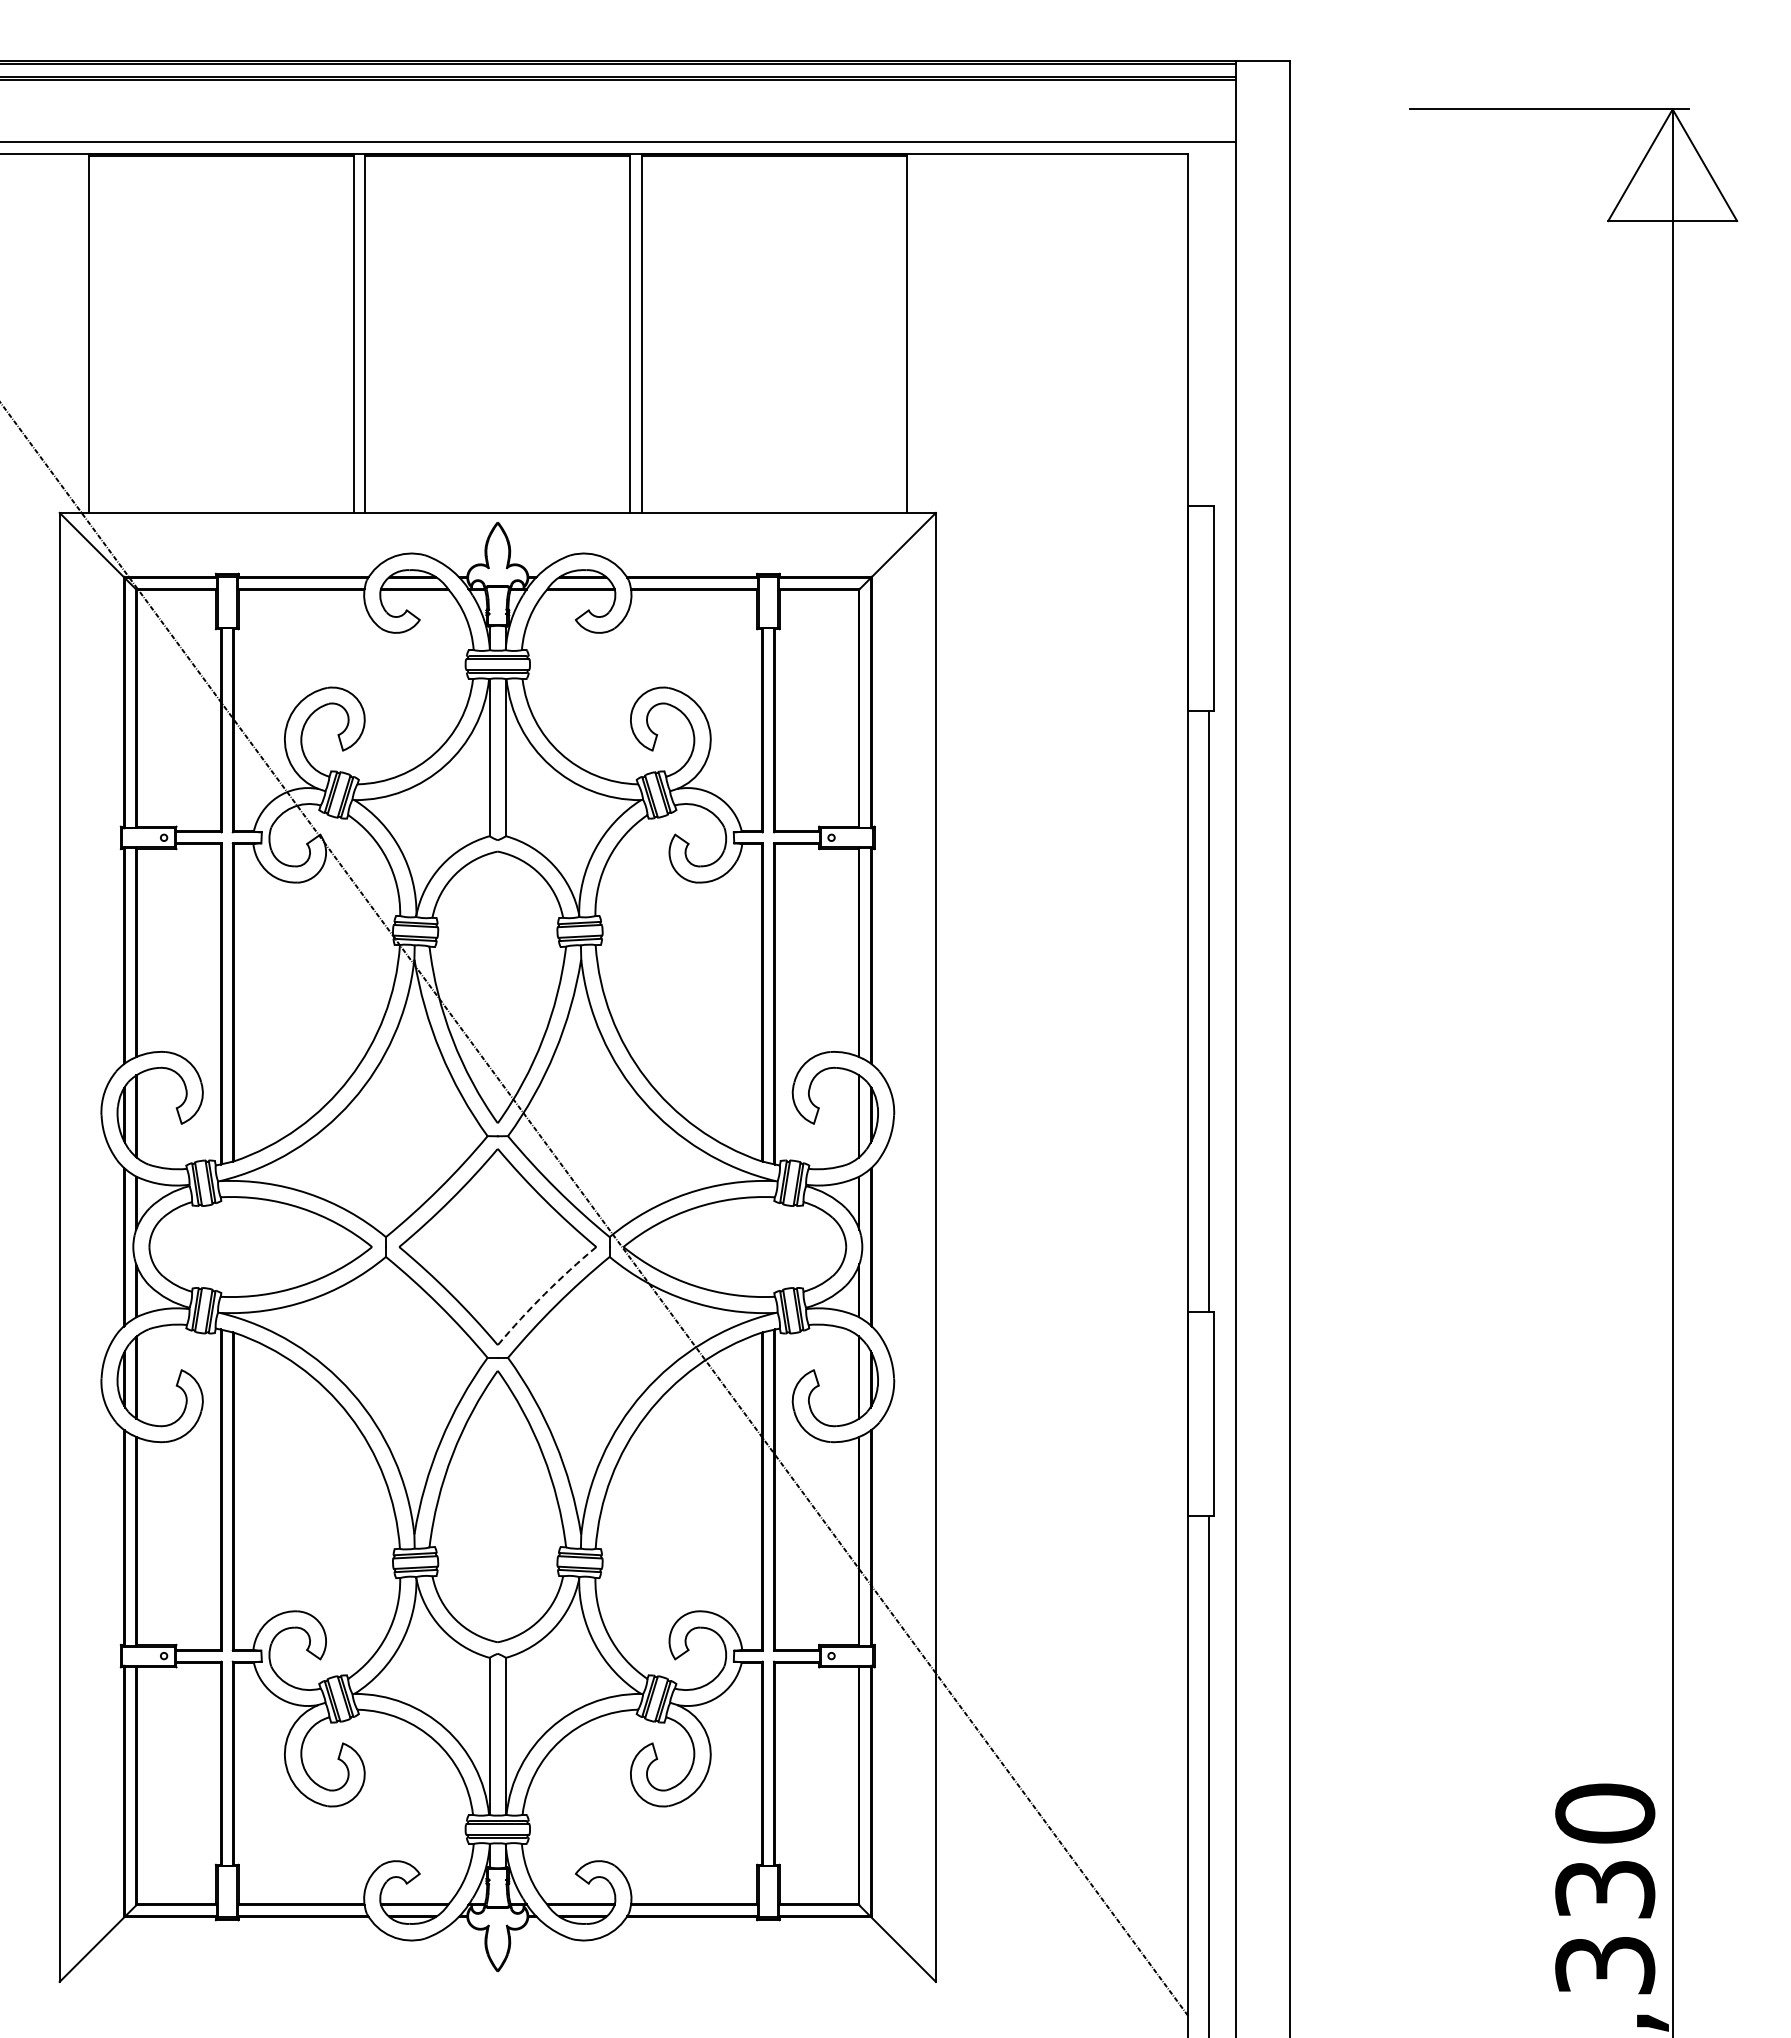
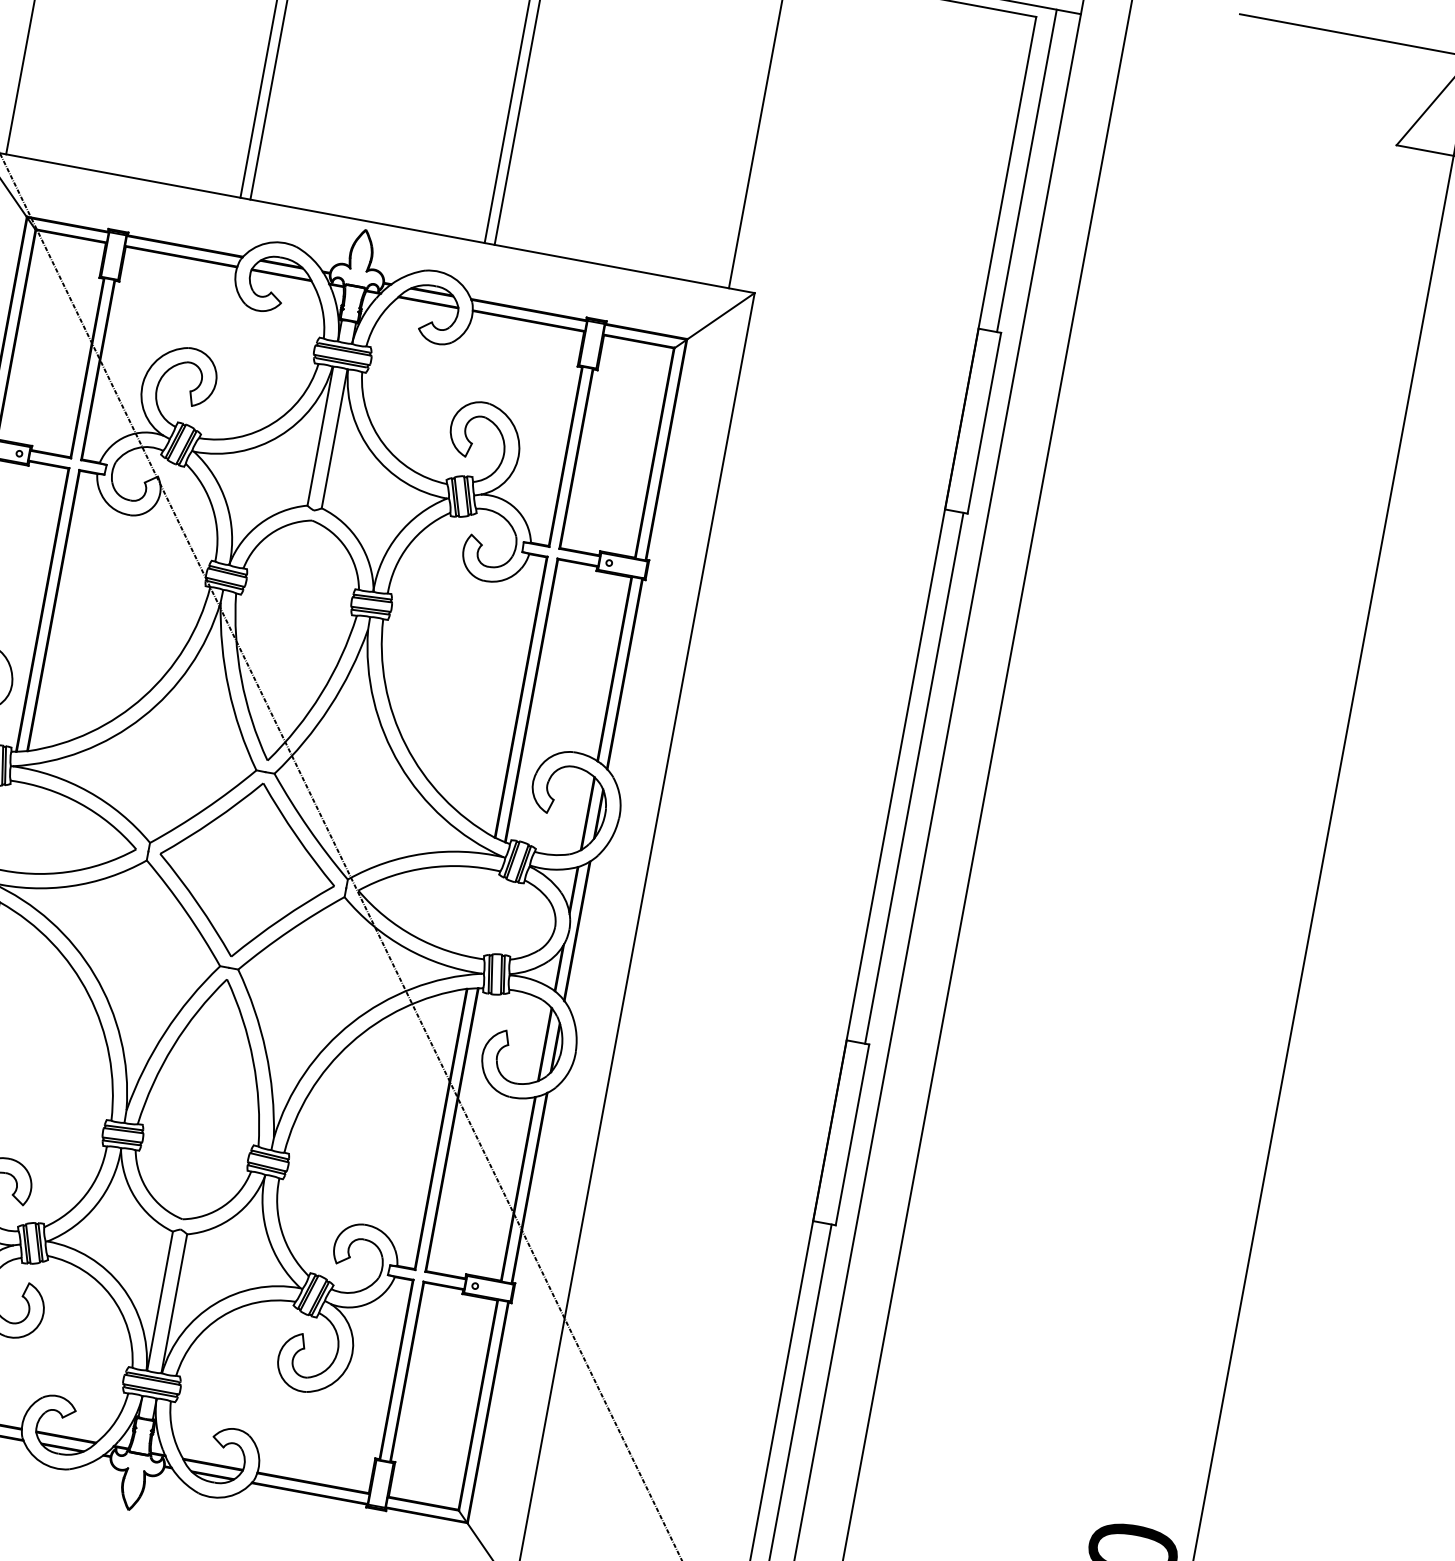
line: (1208, 323) -> (1026, 170), added
arc: (544, 1293) -> (280, 918), dashed -> solid

